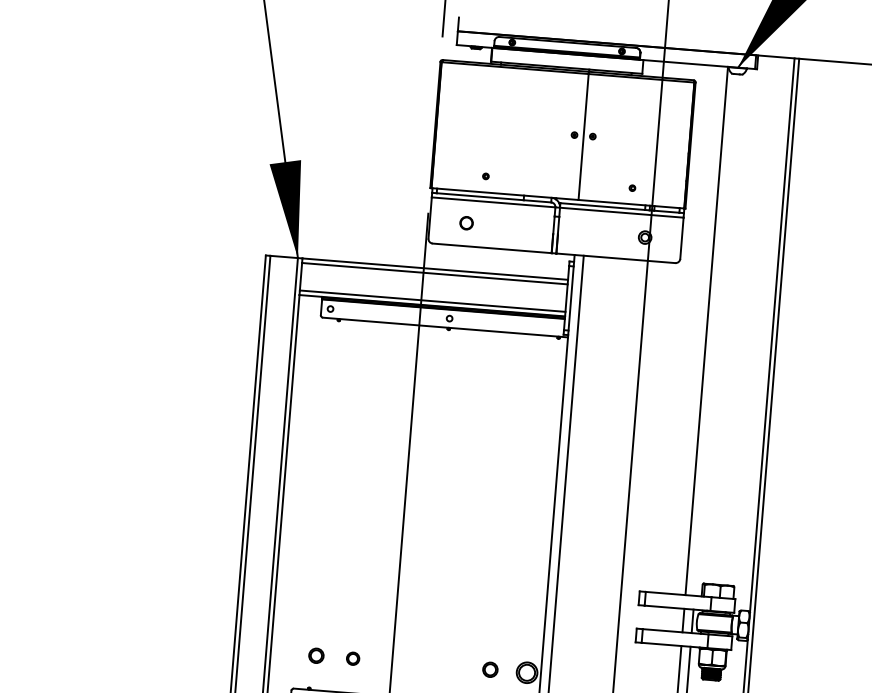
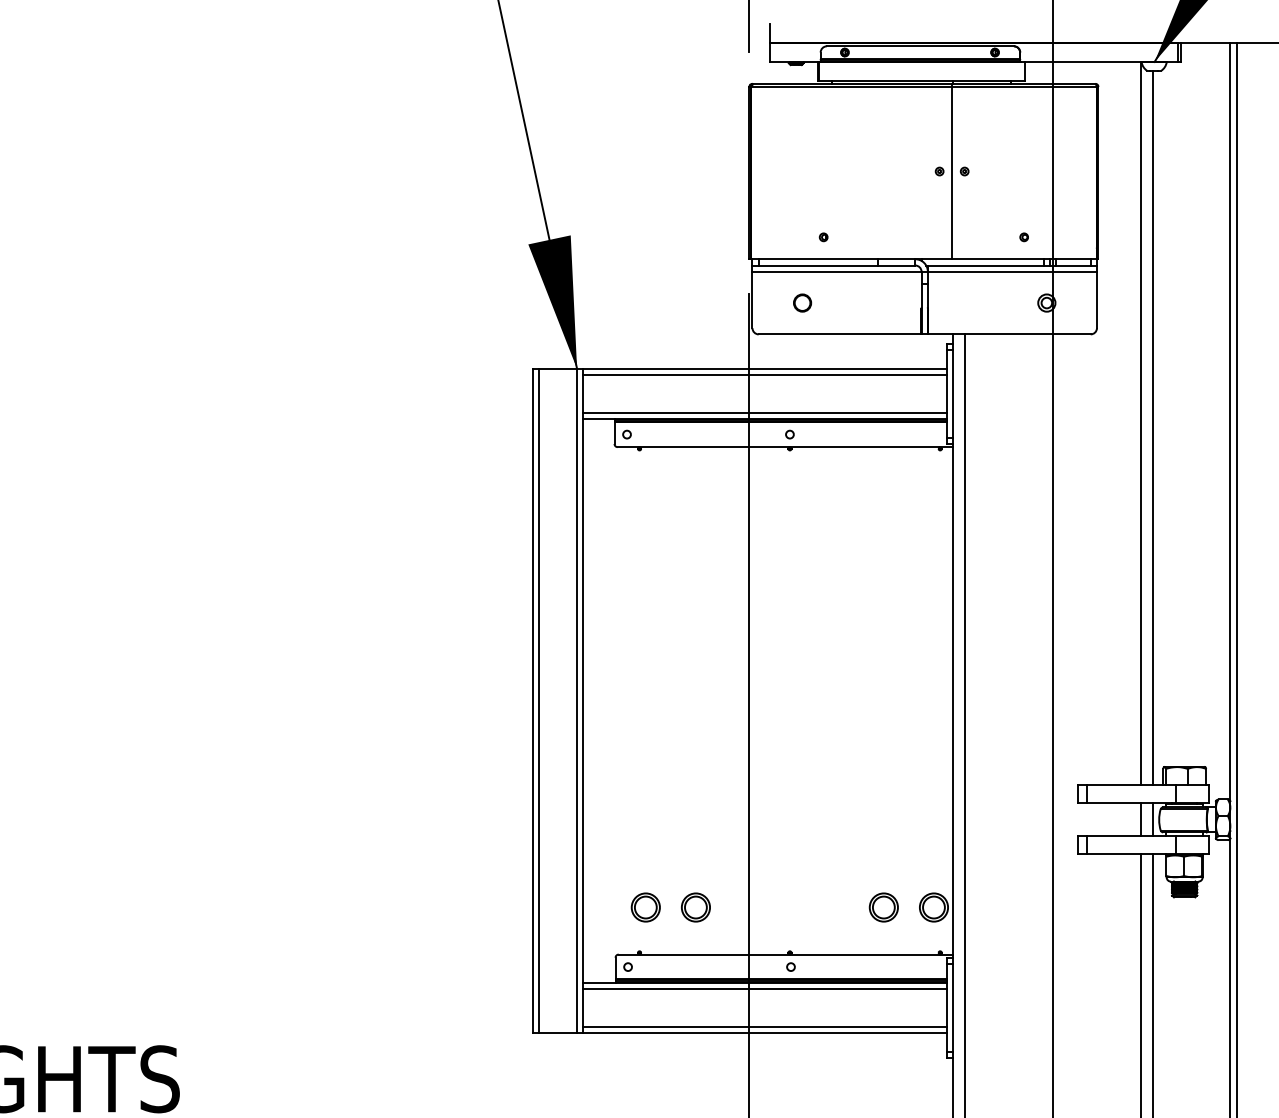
line: (715, 334) -> (1153, 427), added
part: (316, 655) -> (645, 907), size x1.43
part: (352, 658) -> (695, 907), size x1.67
part: (490, 669) -> (883, 907), size x1.43

